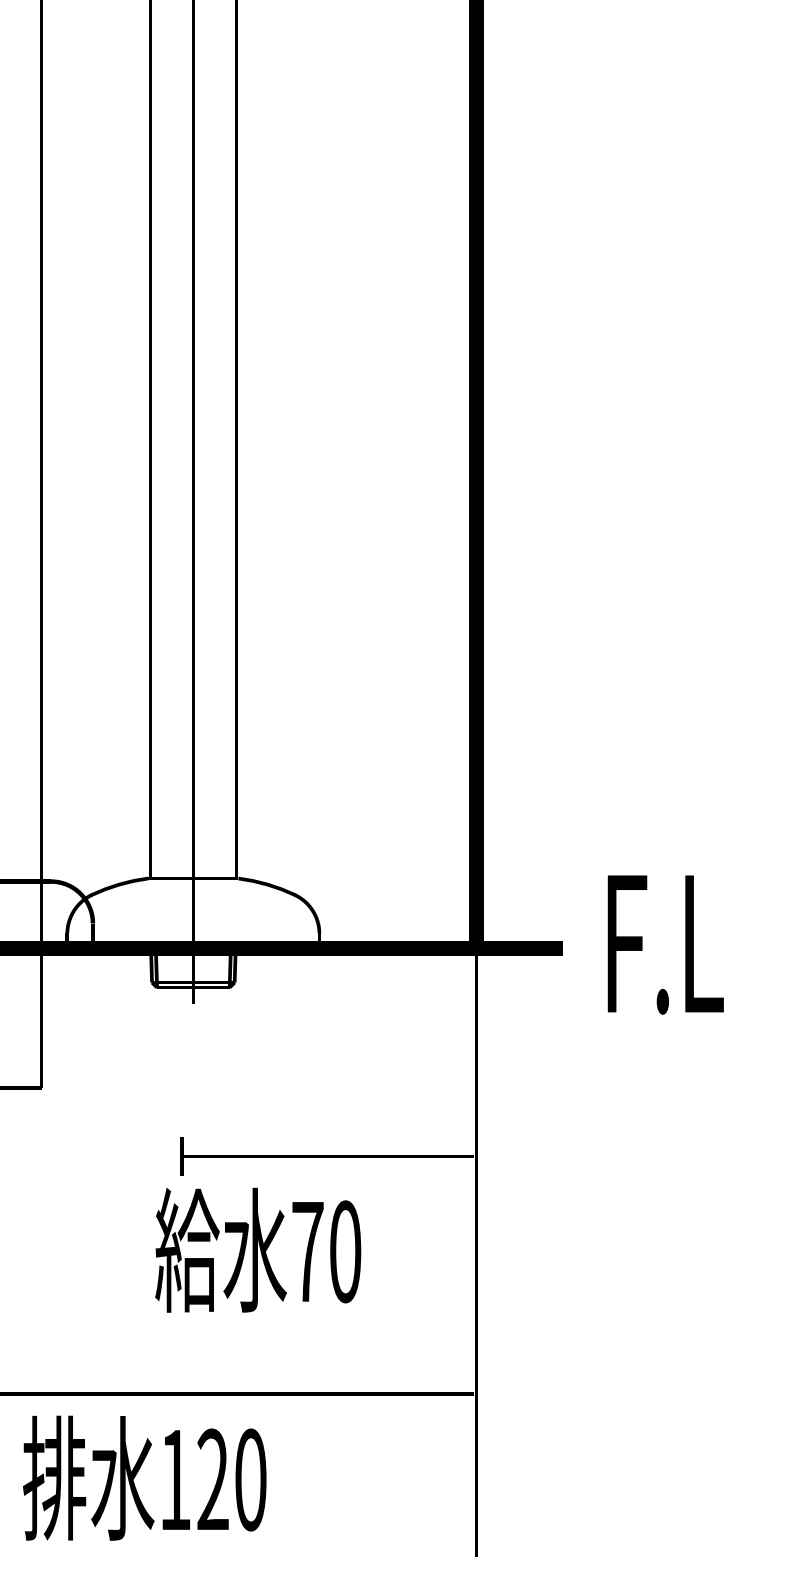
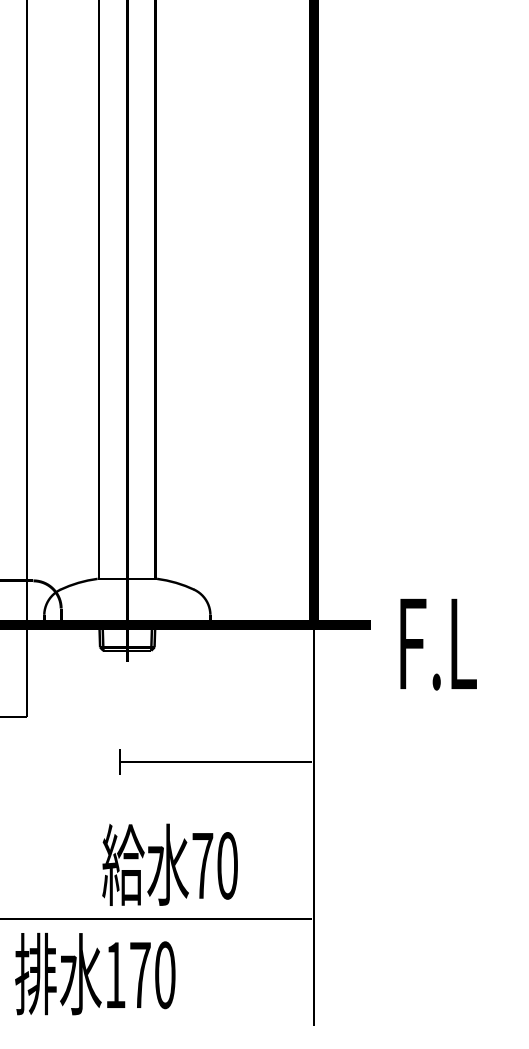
text: (665, 944) -> (438, 644), moved
text: (257, 1249) -> (169, 864), moved
text: (213, 1478) -> (140, 974), 120 -> 170

